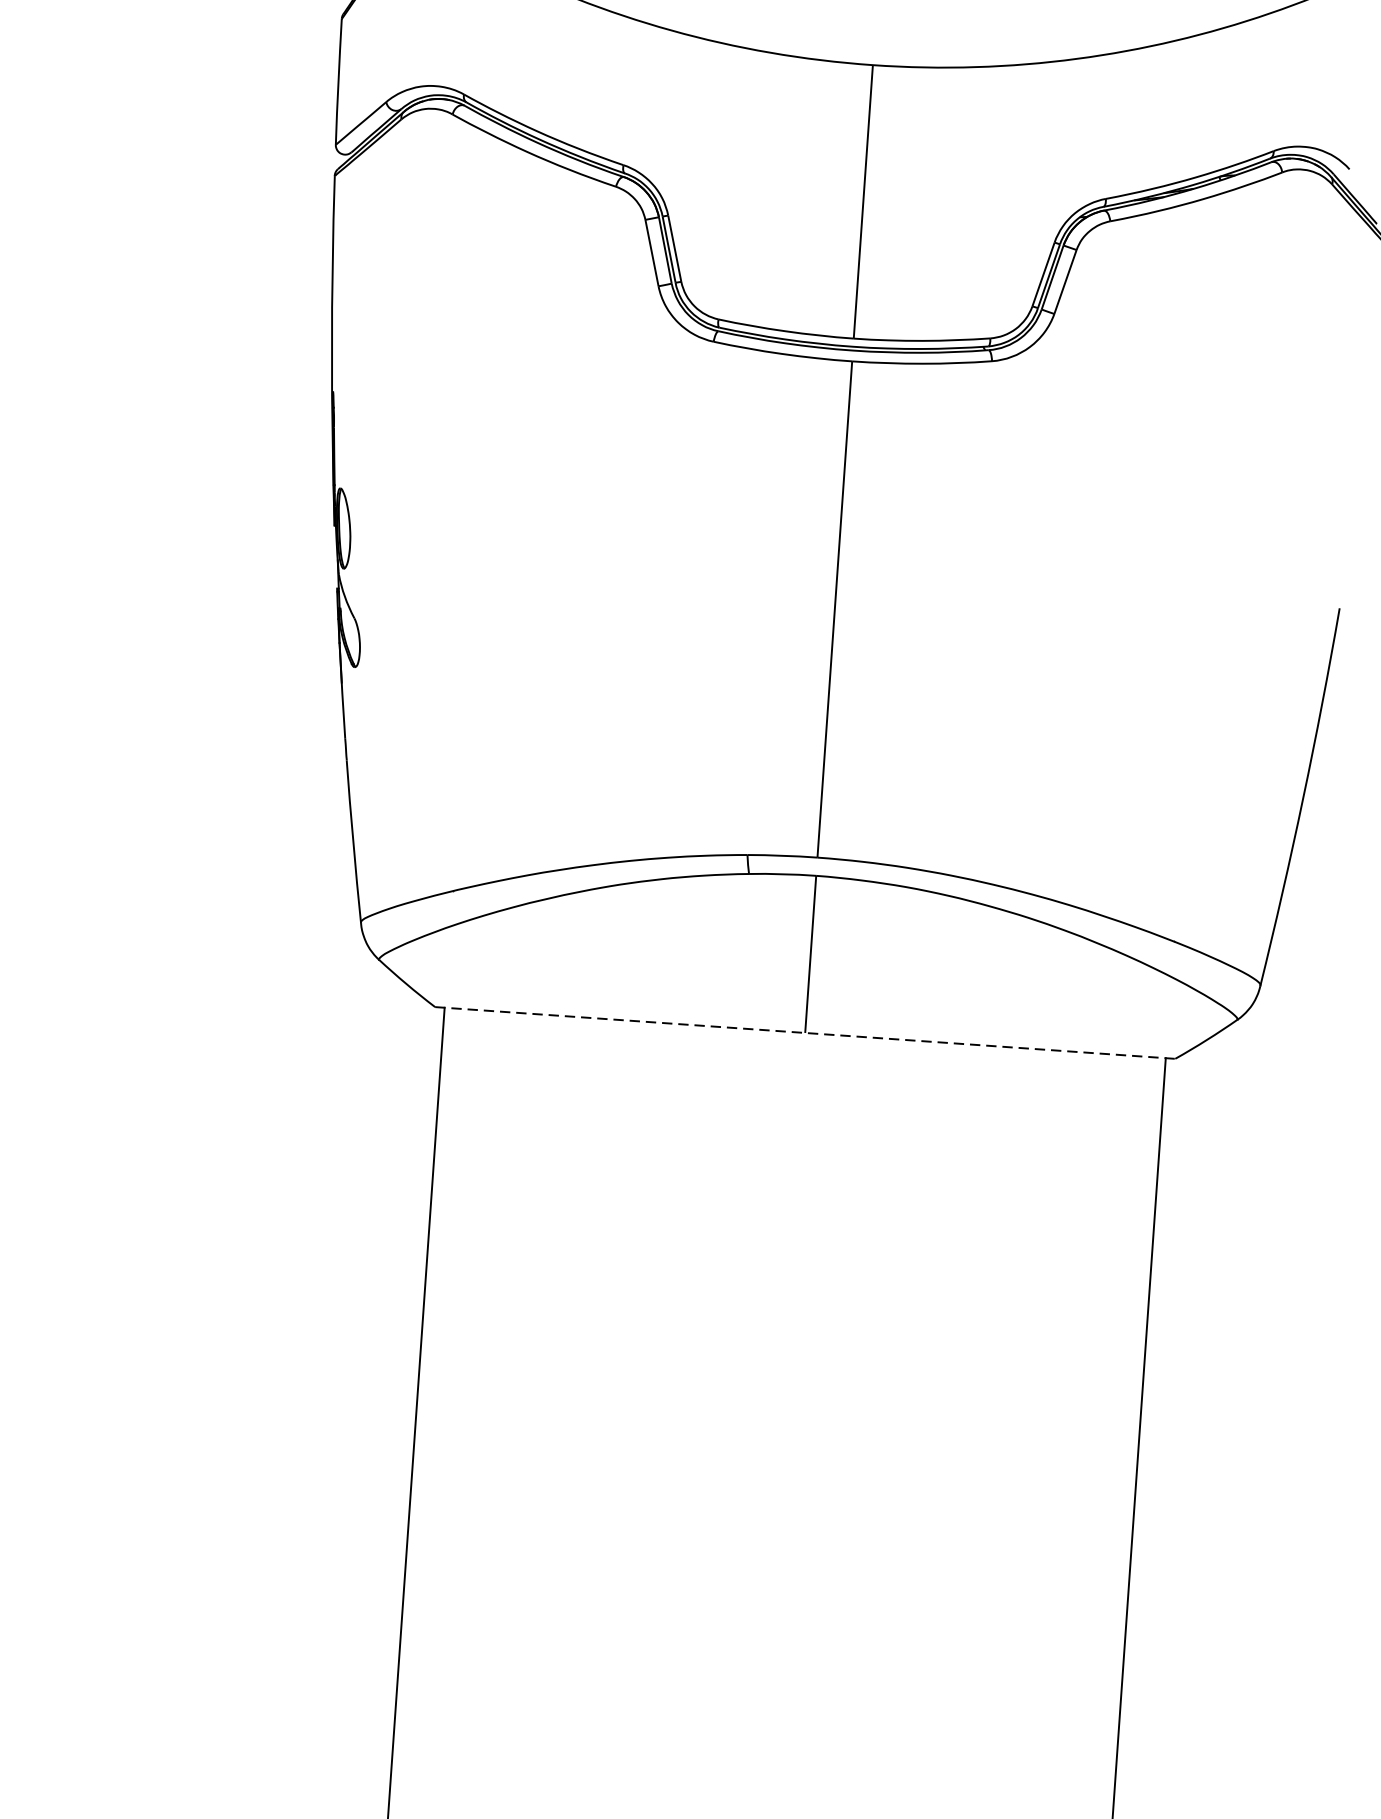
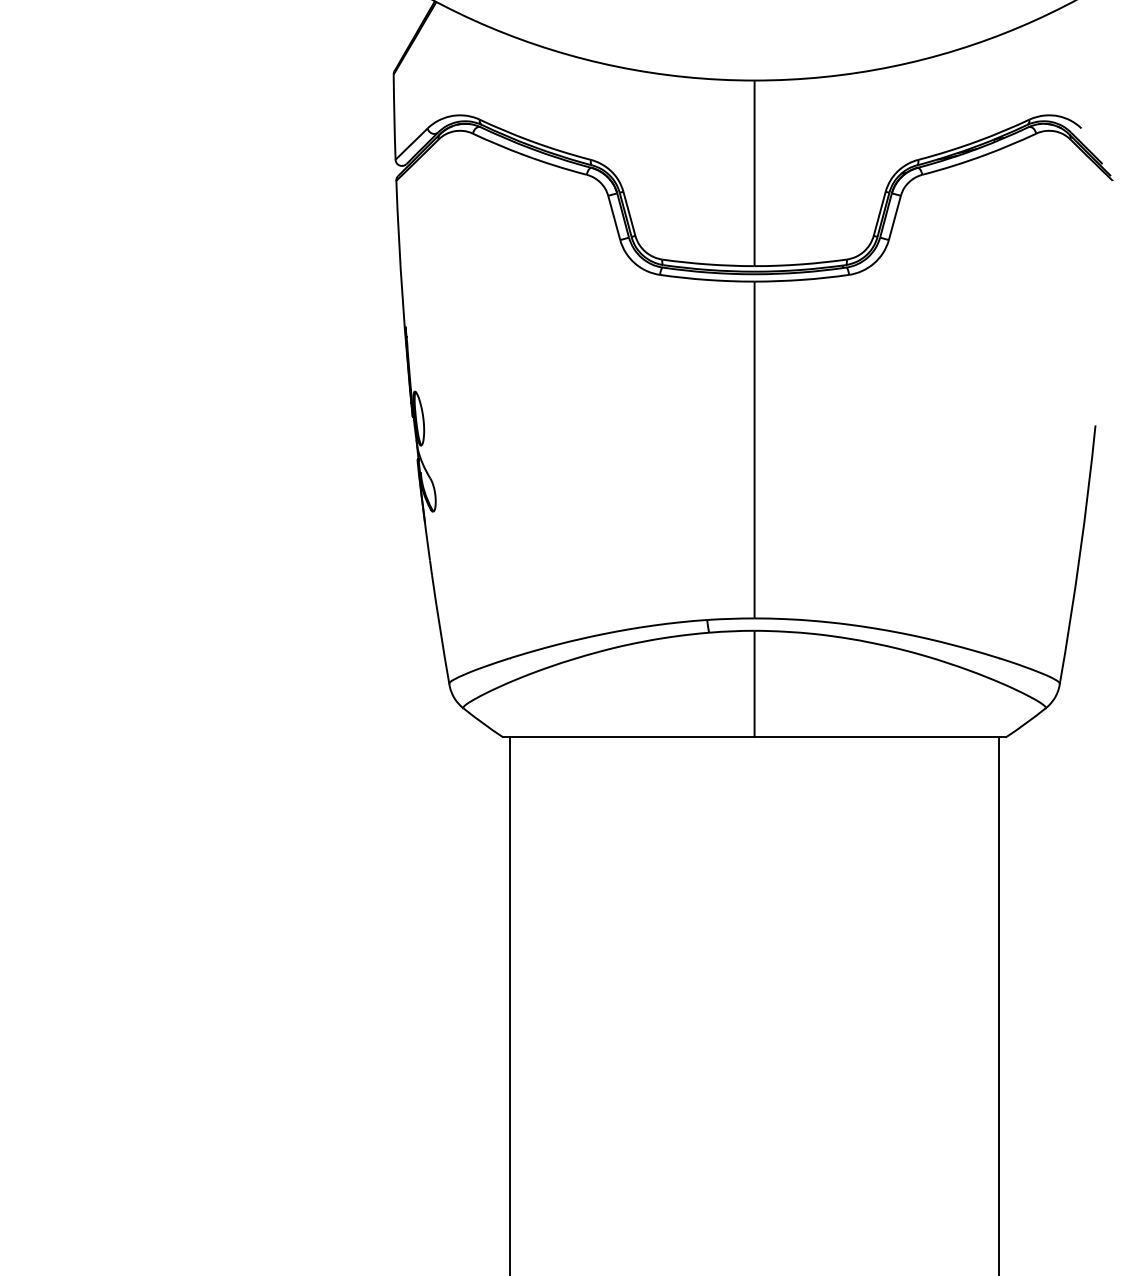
line: (806, 1033) -> (755, 737), dashed -> solid

